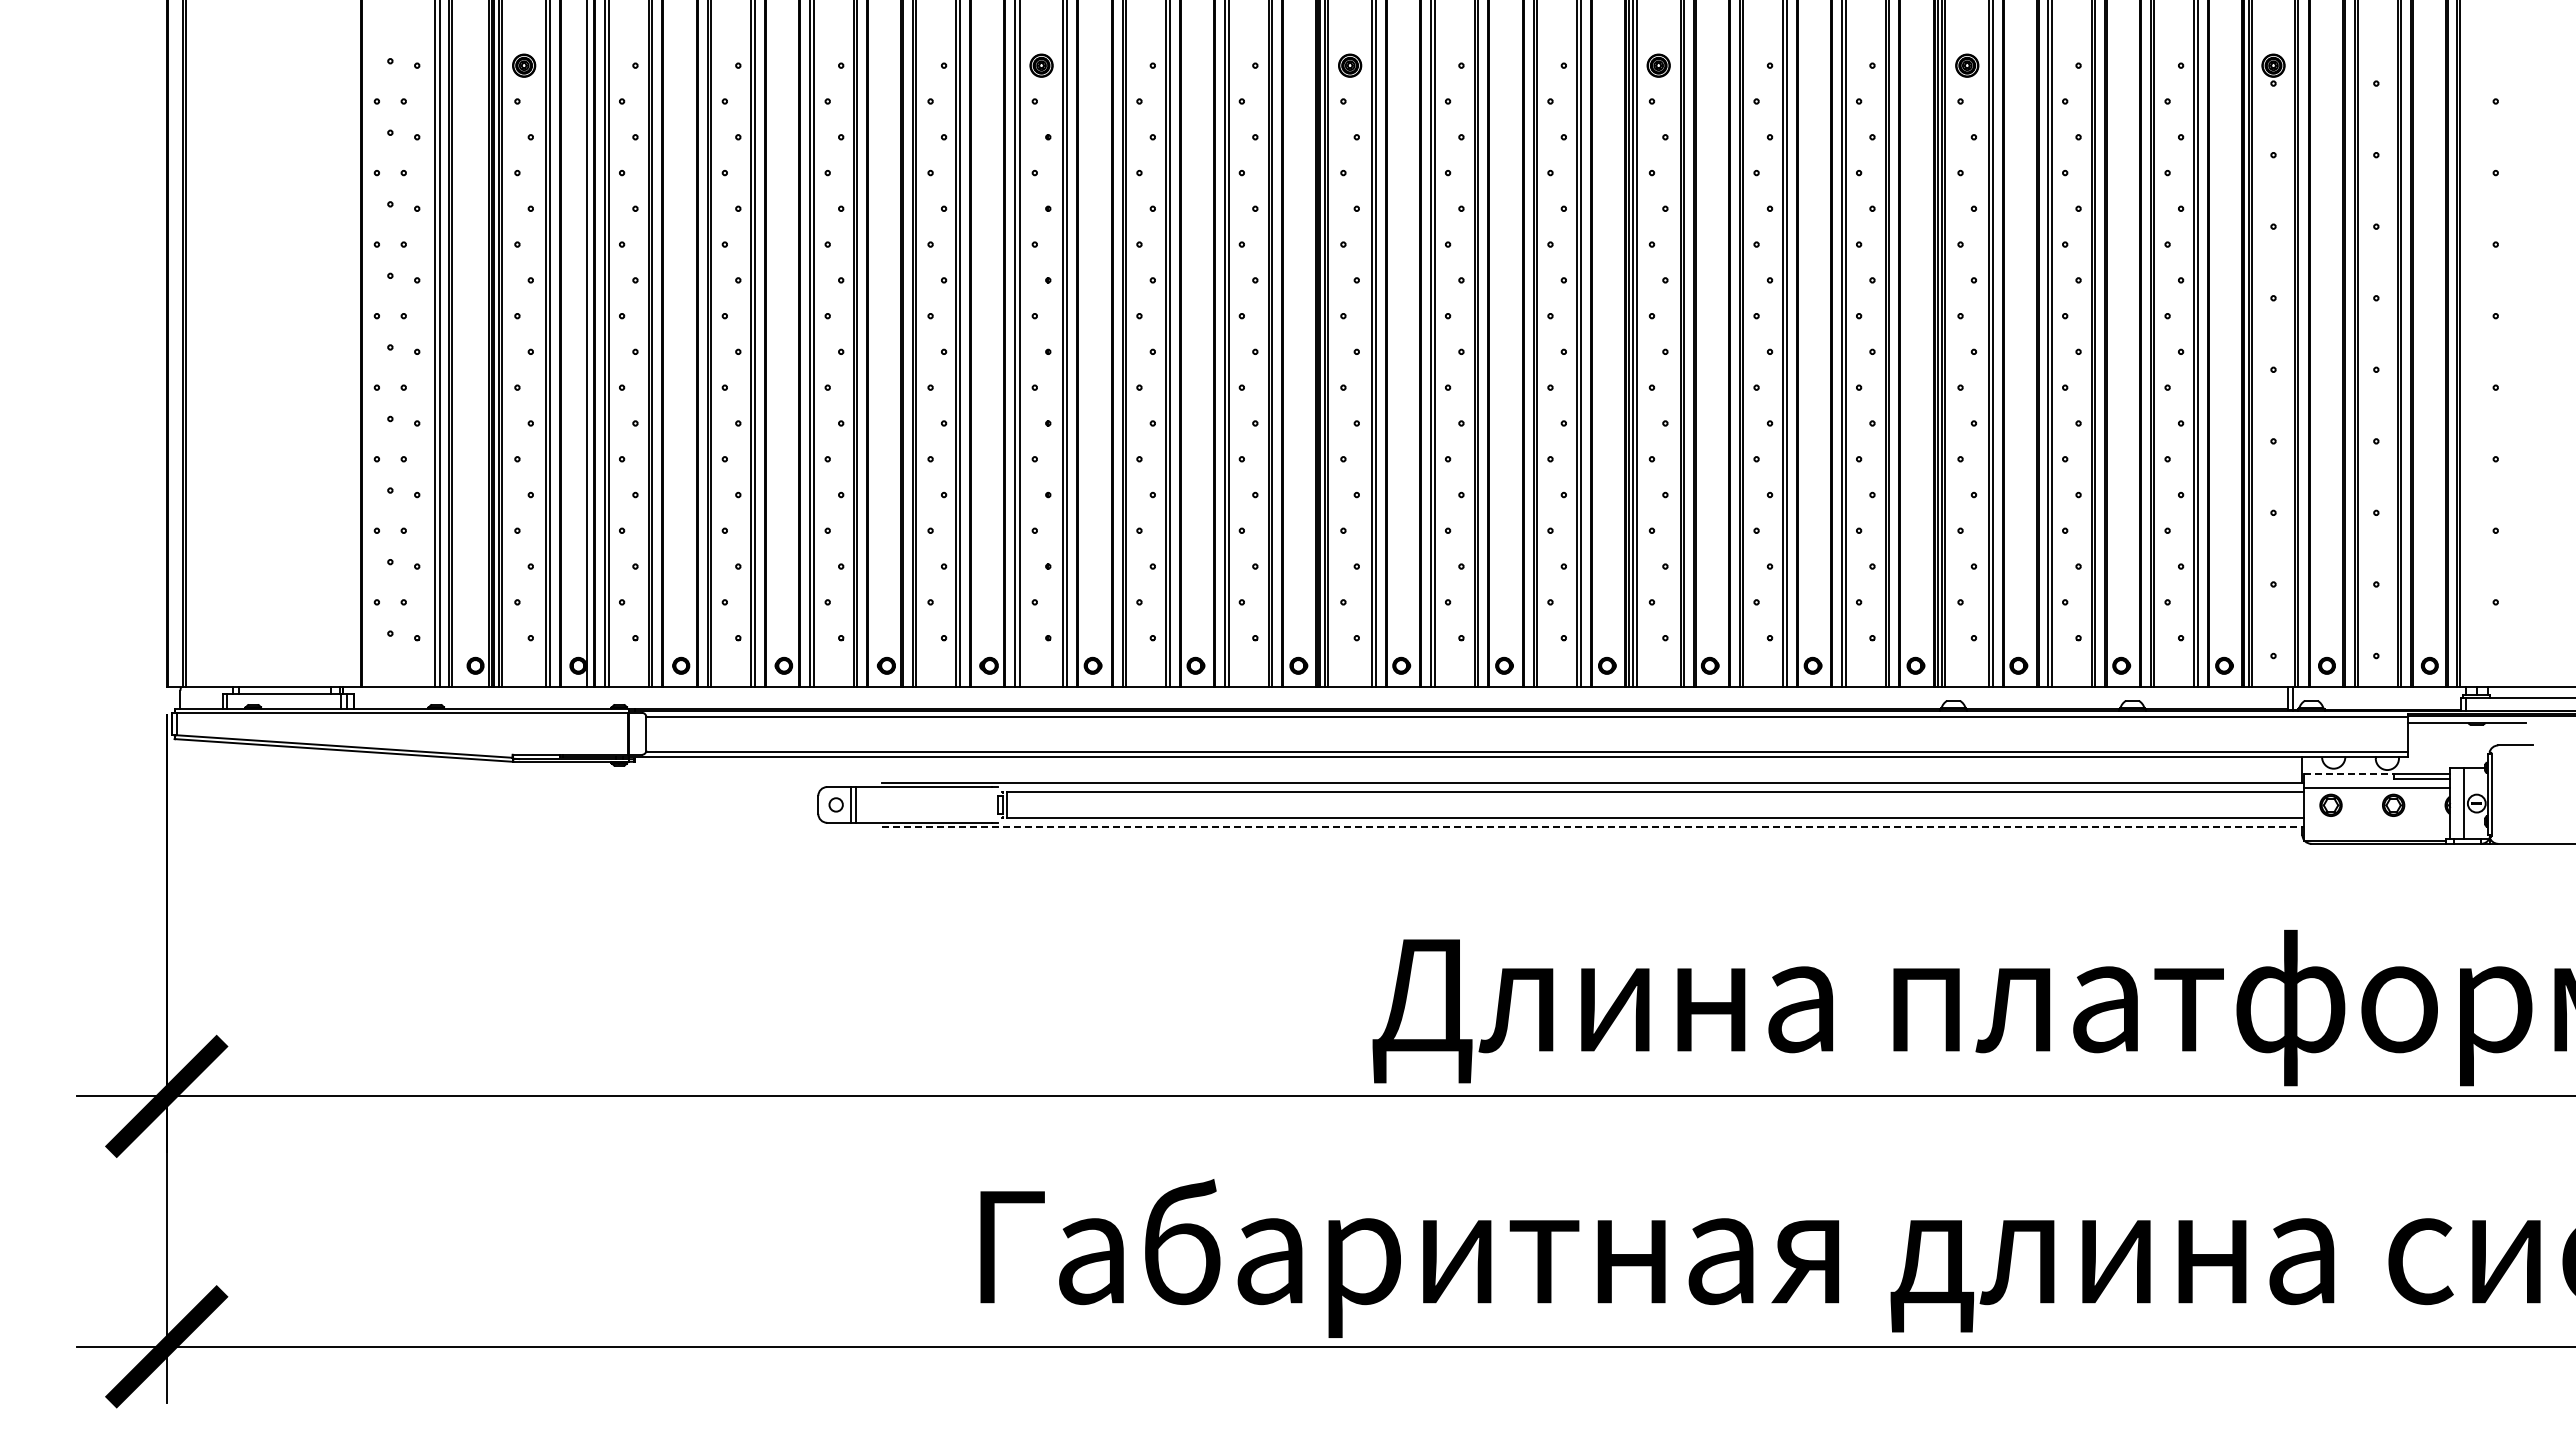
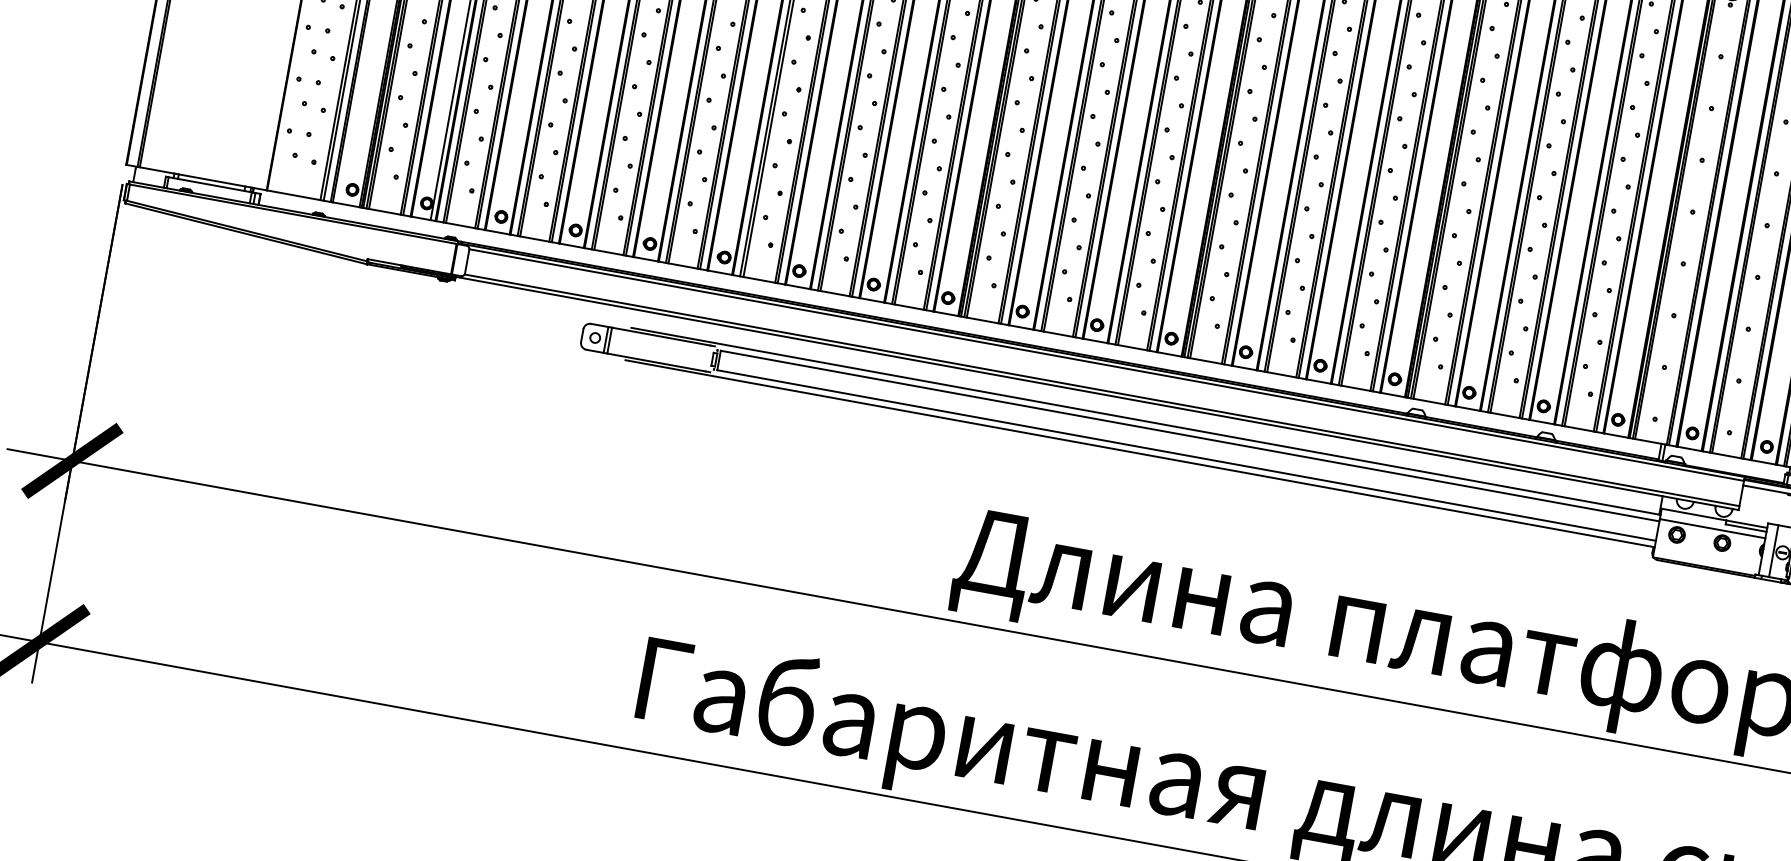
line: (2348, 774) -> (1693, 514), dashed -> solid
line: (1593, 827) -> (1140, 453), dashed -> solid

